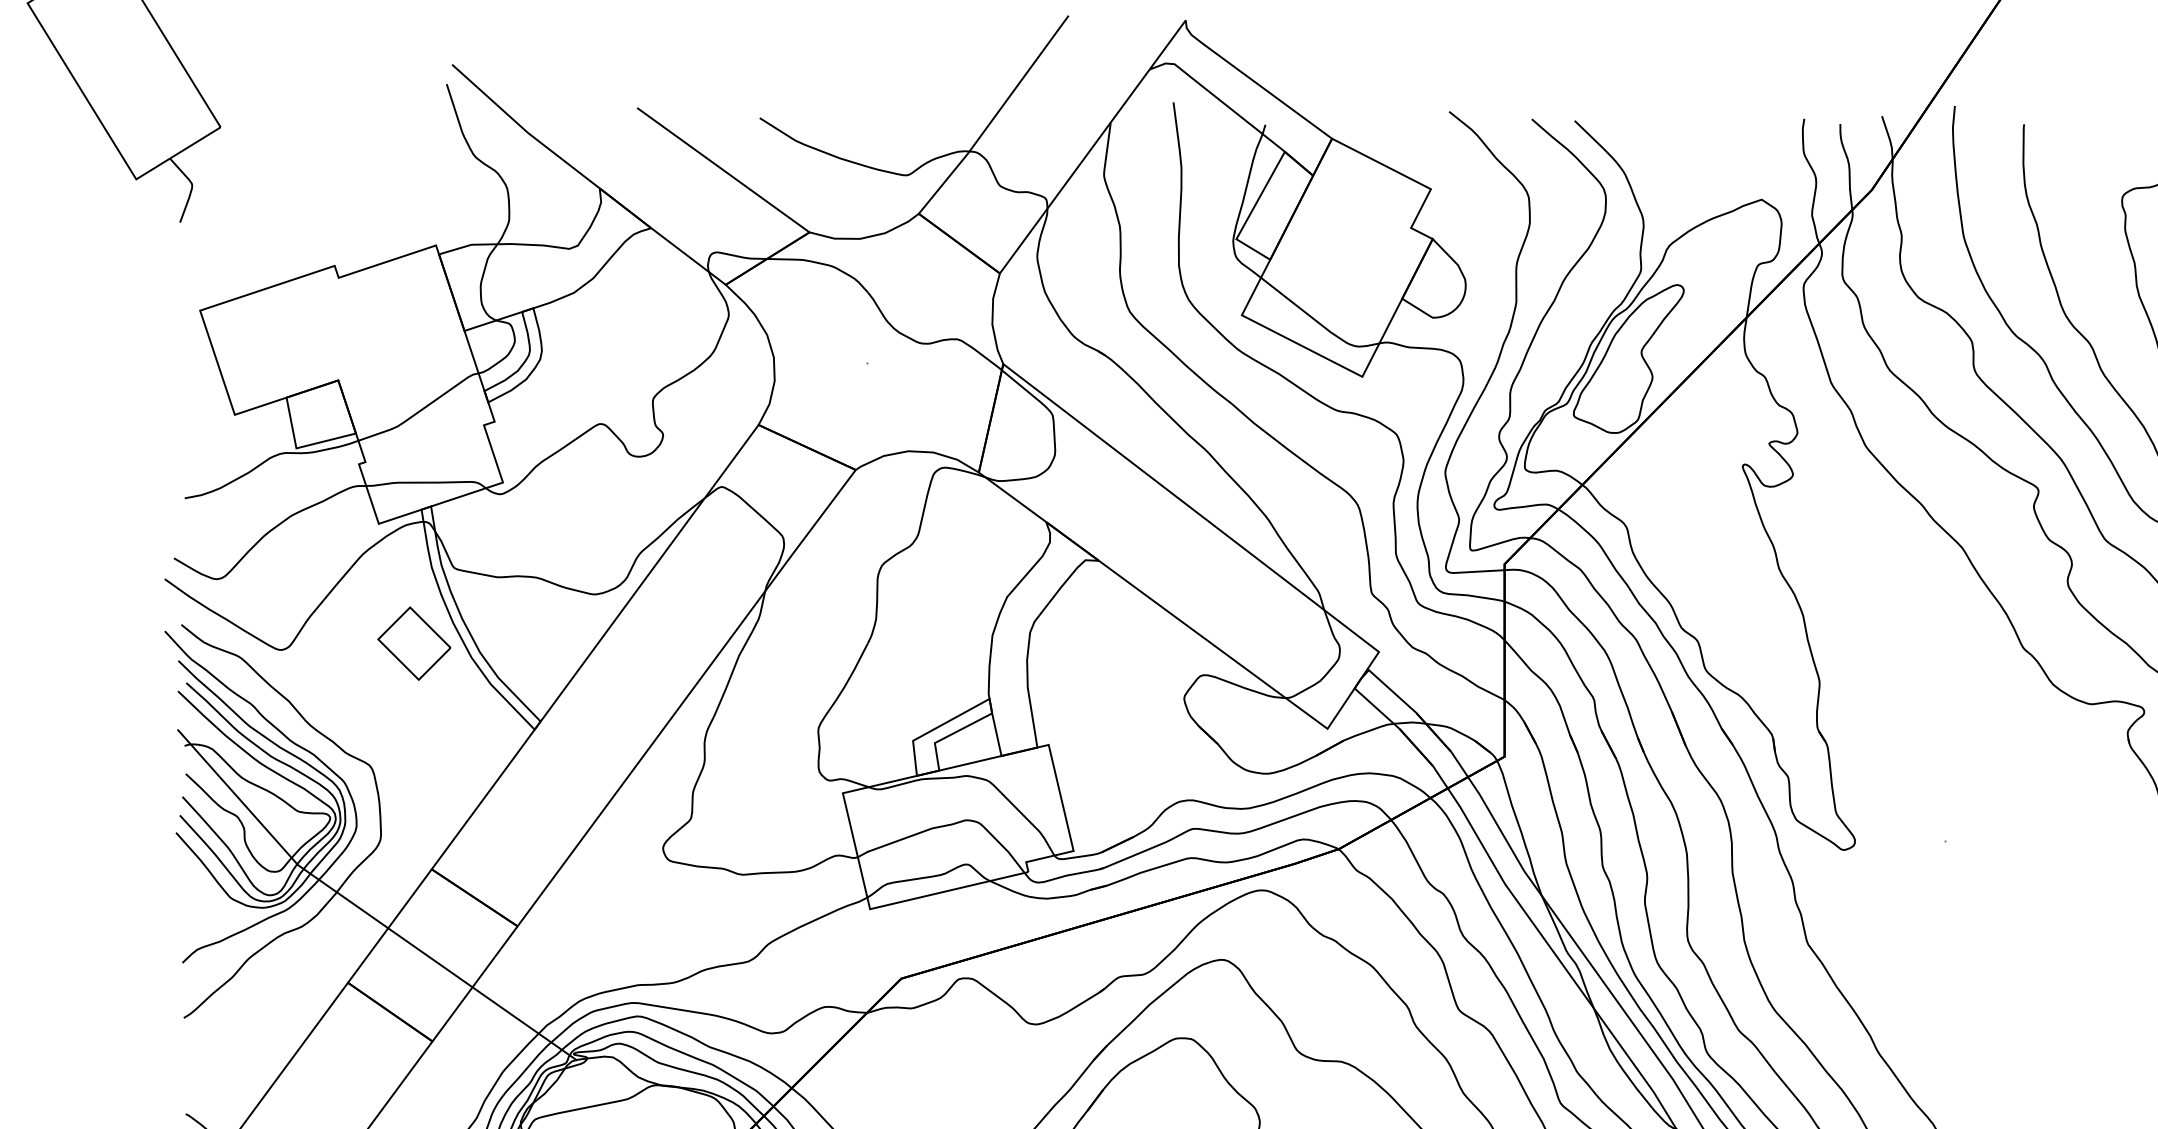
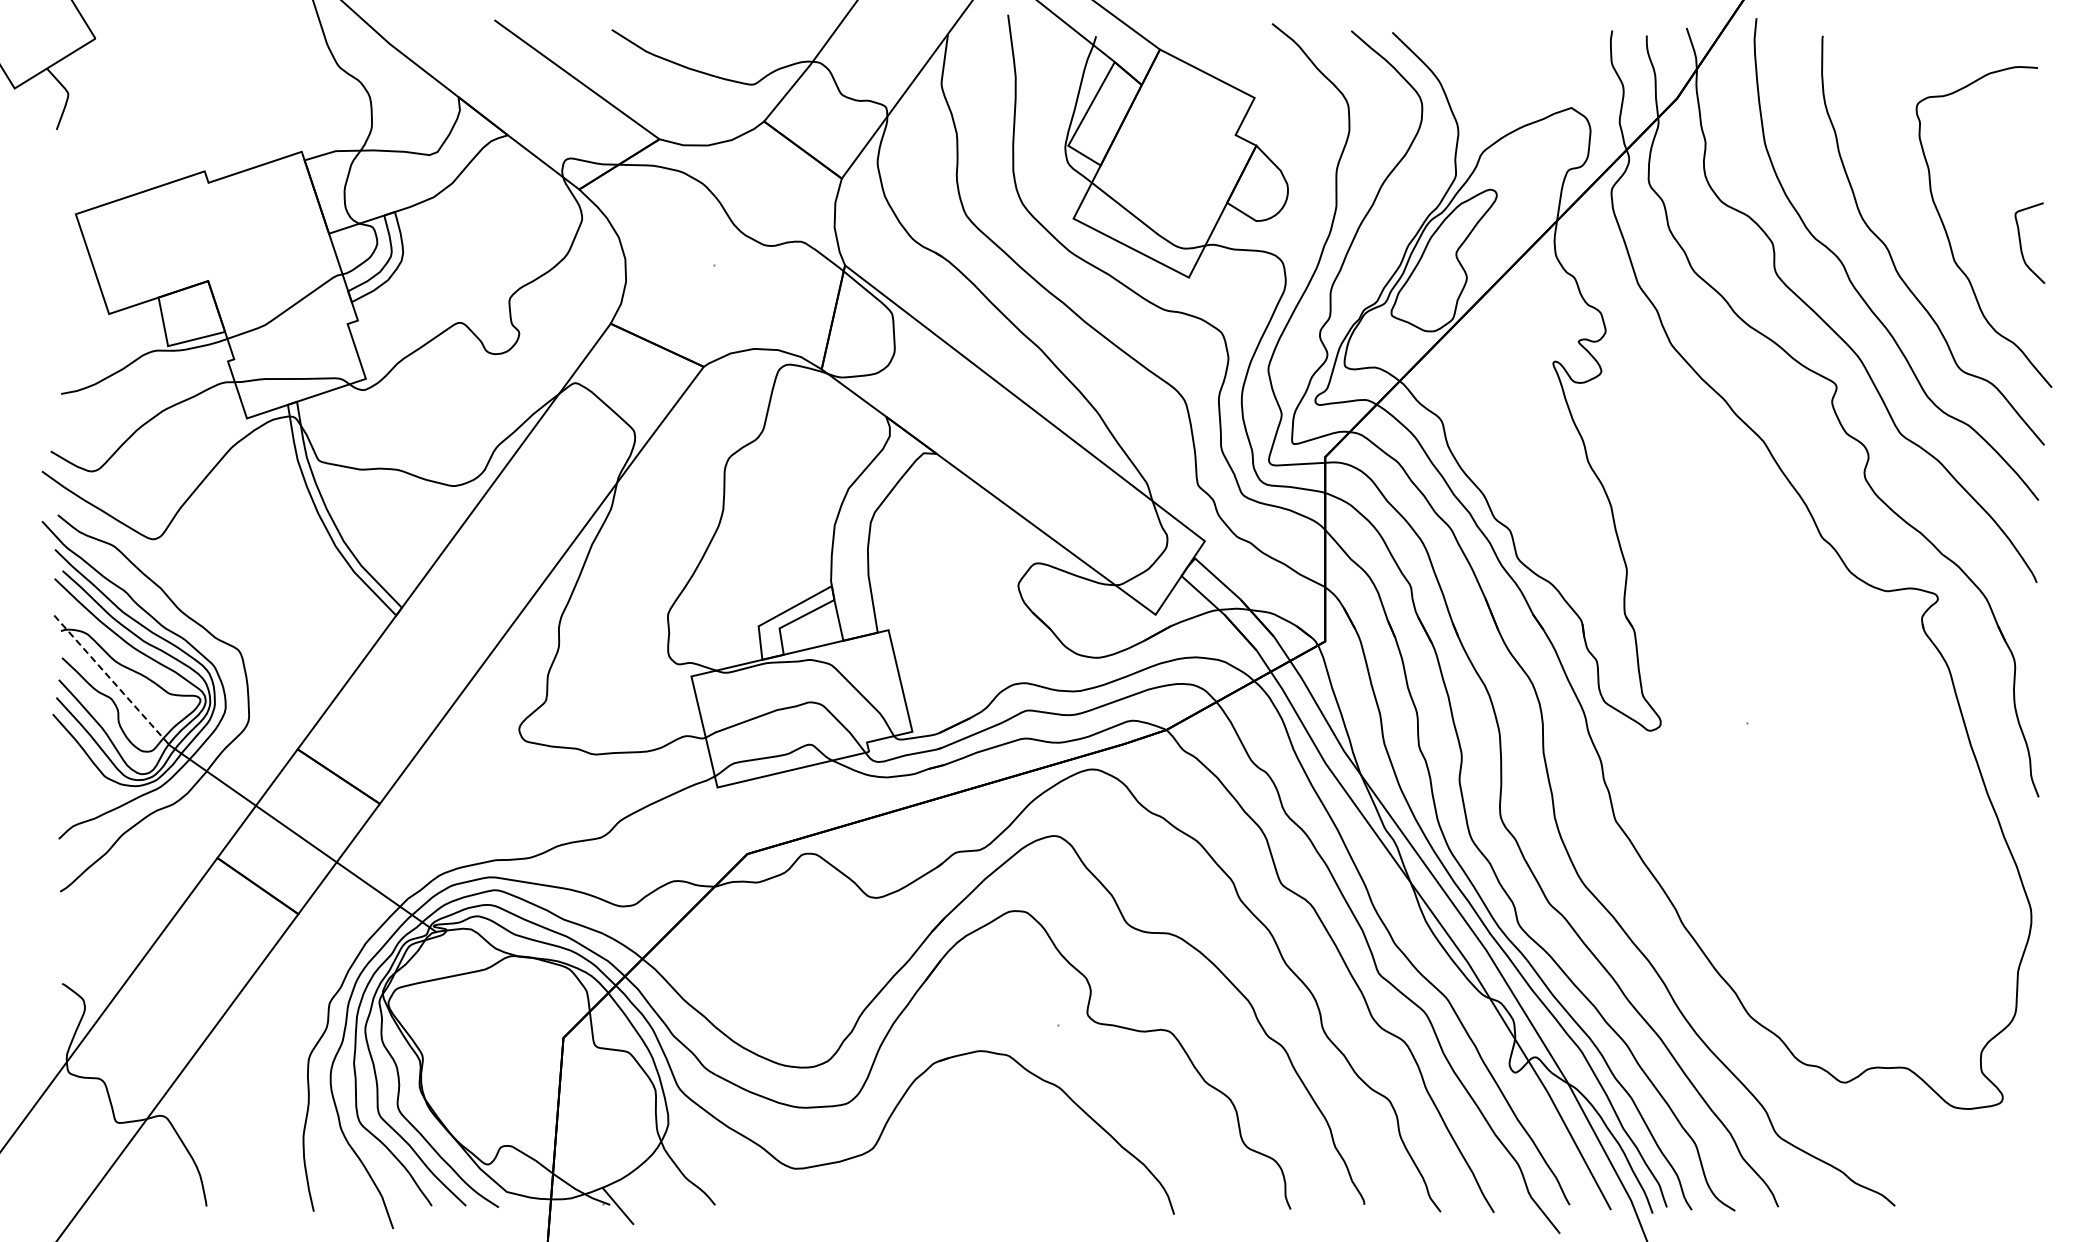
part: (413, 642) -> (280, 532), removed
line: (237, 797) -> (111, 680), solid -> dashed

